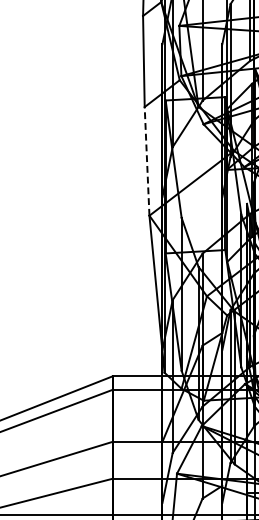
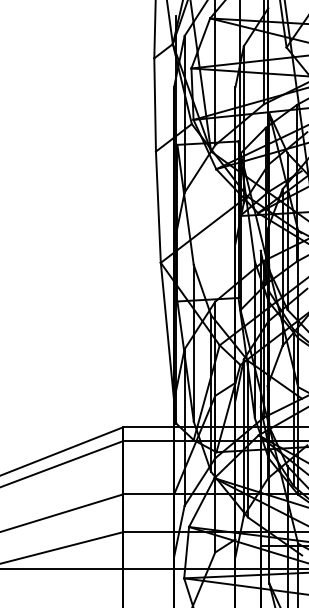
line: (147, 161) -> (158, 207), dashed -> solid

